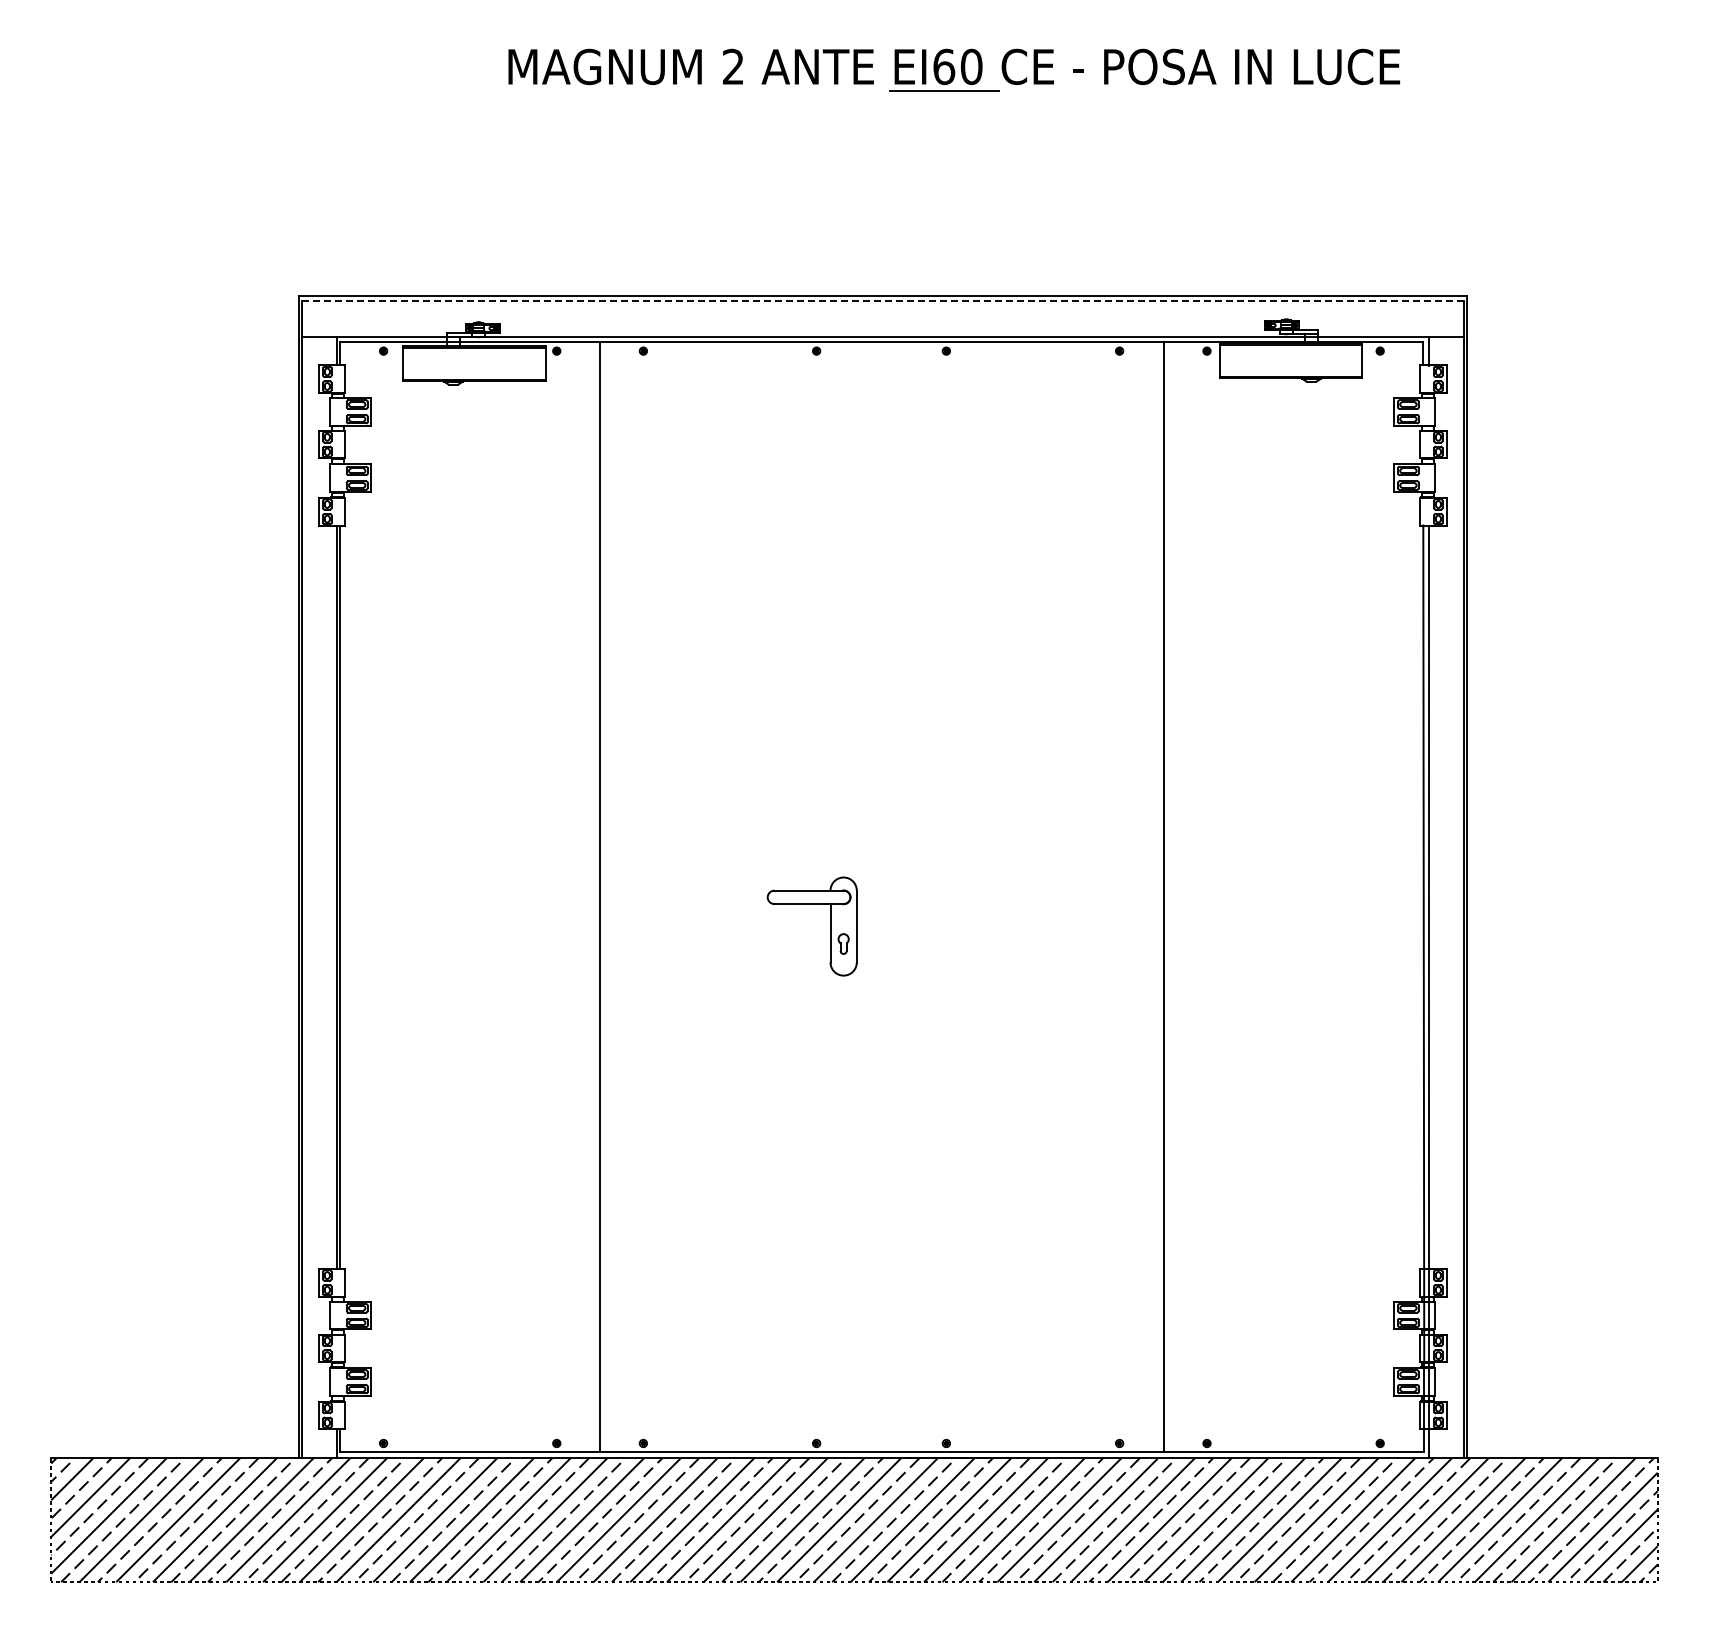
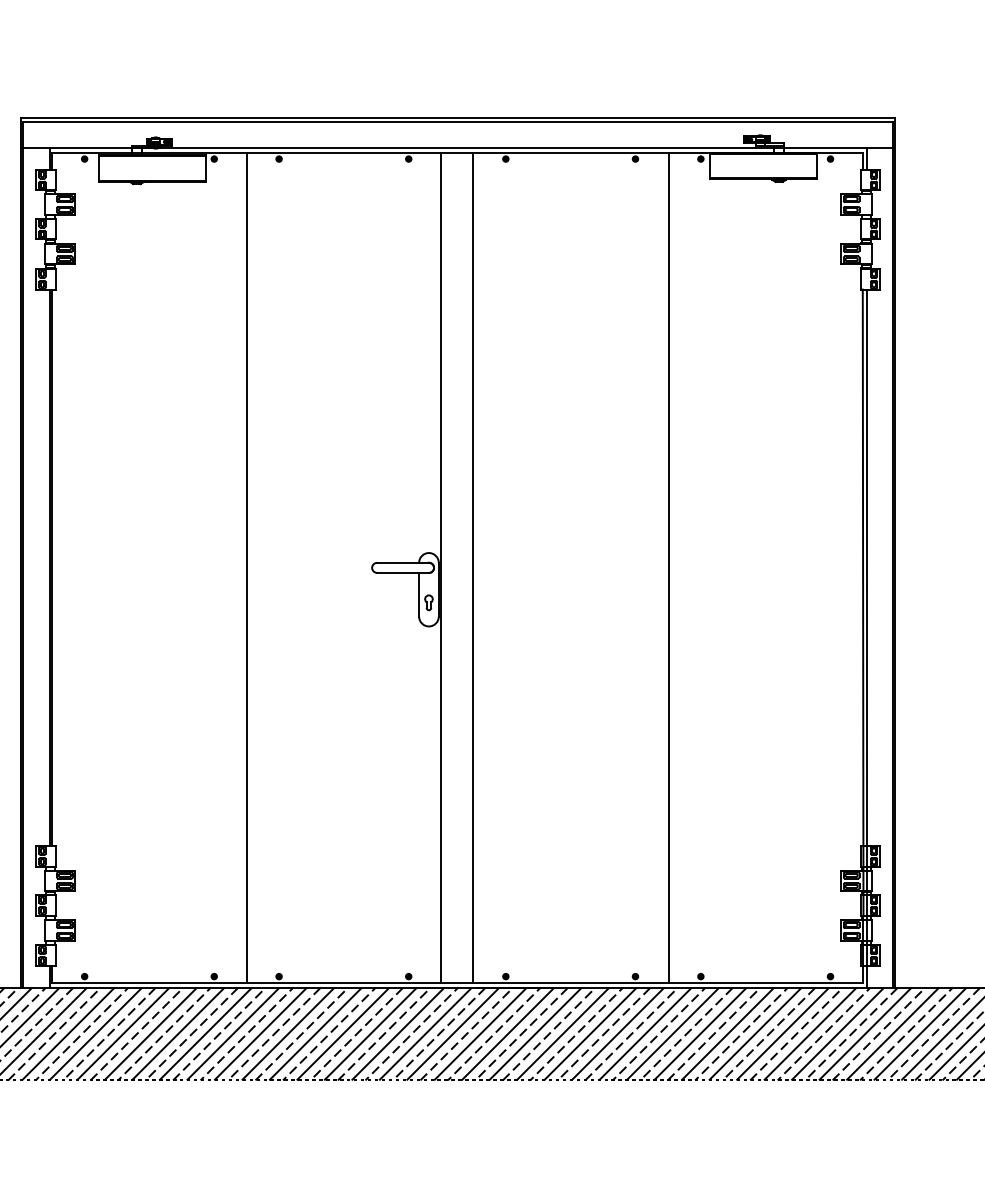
line: (883, 301) -> (458, 121), dashed -> solid
line: (859, 897) -> (440, 567), added
line: (903, 897) -> (473, 567), added

